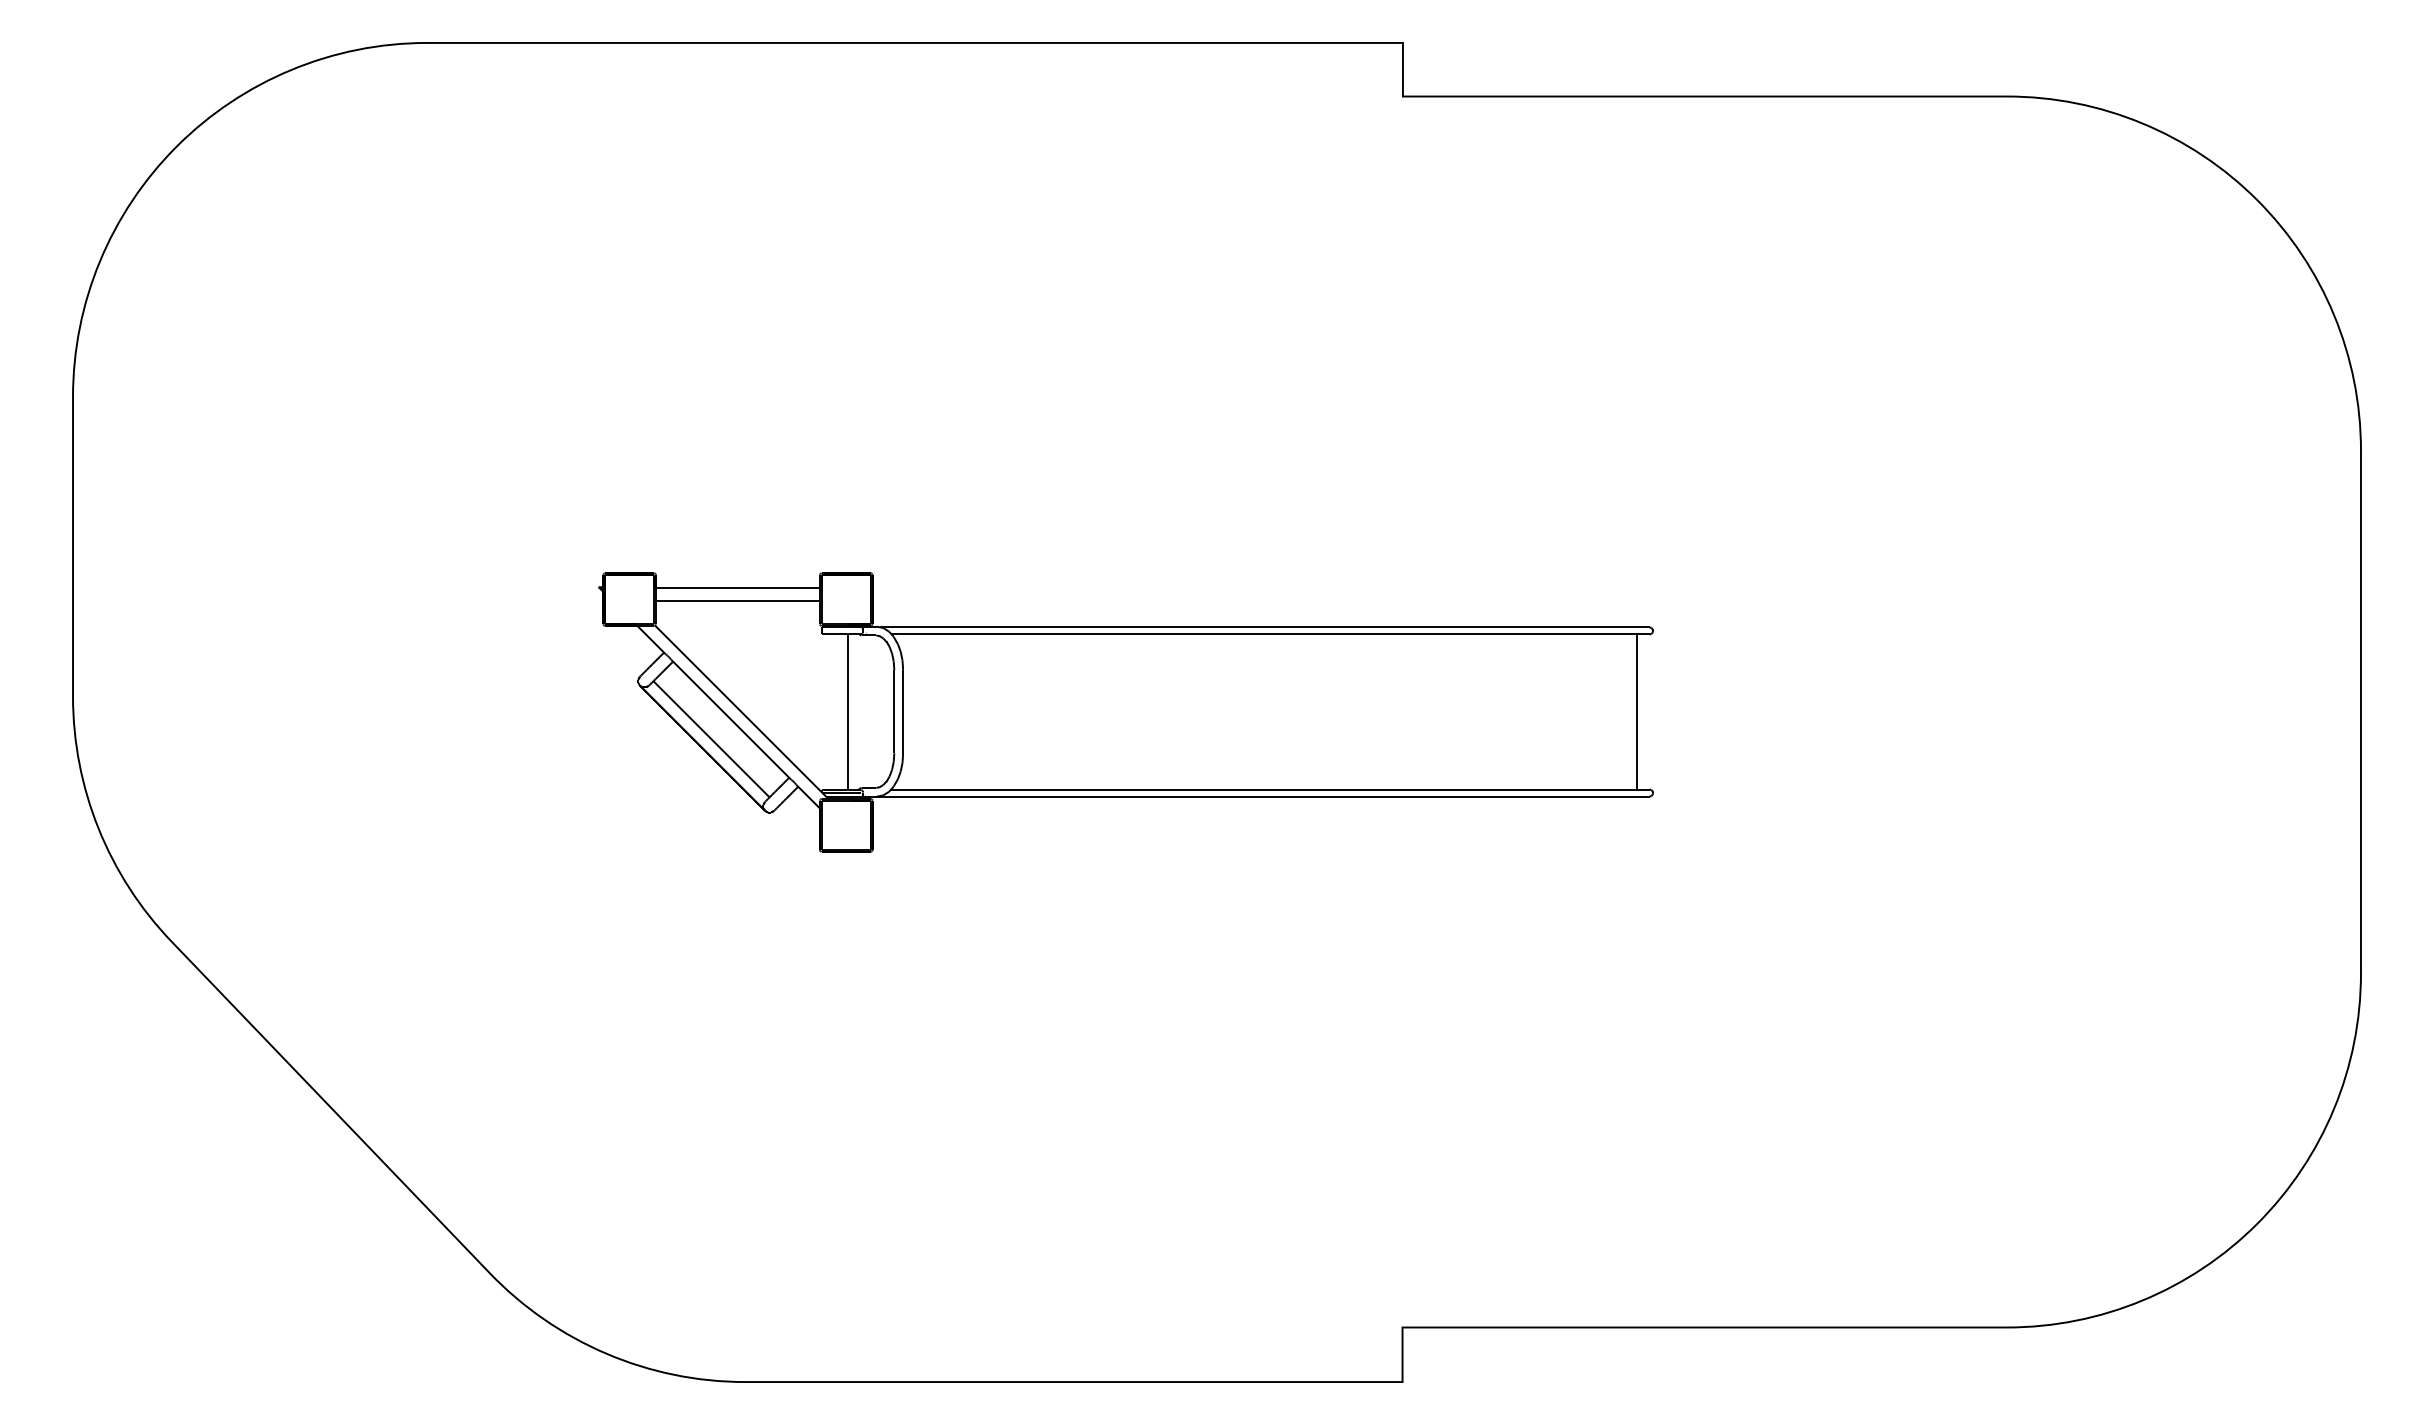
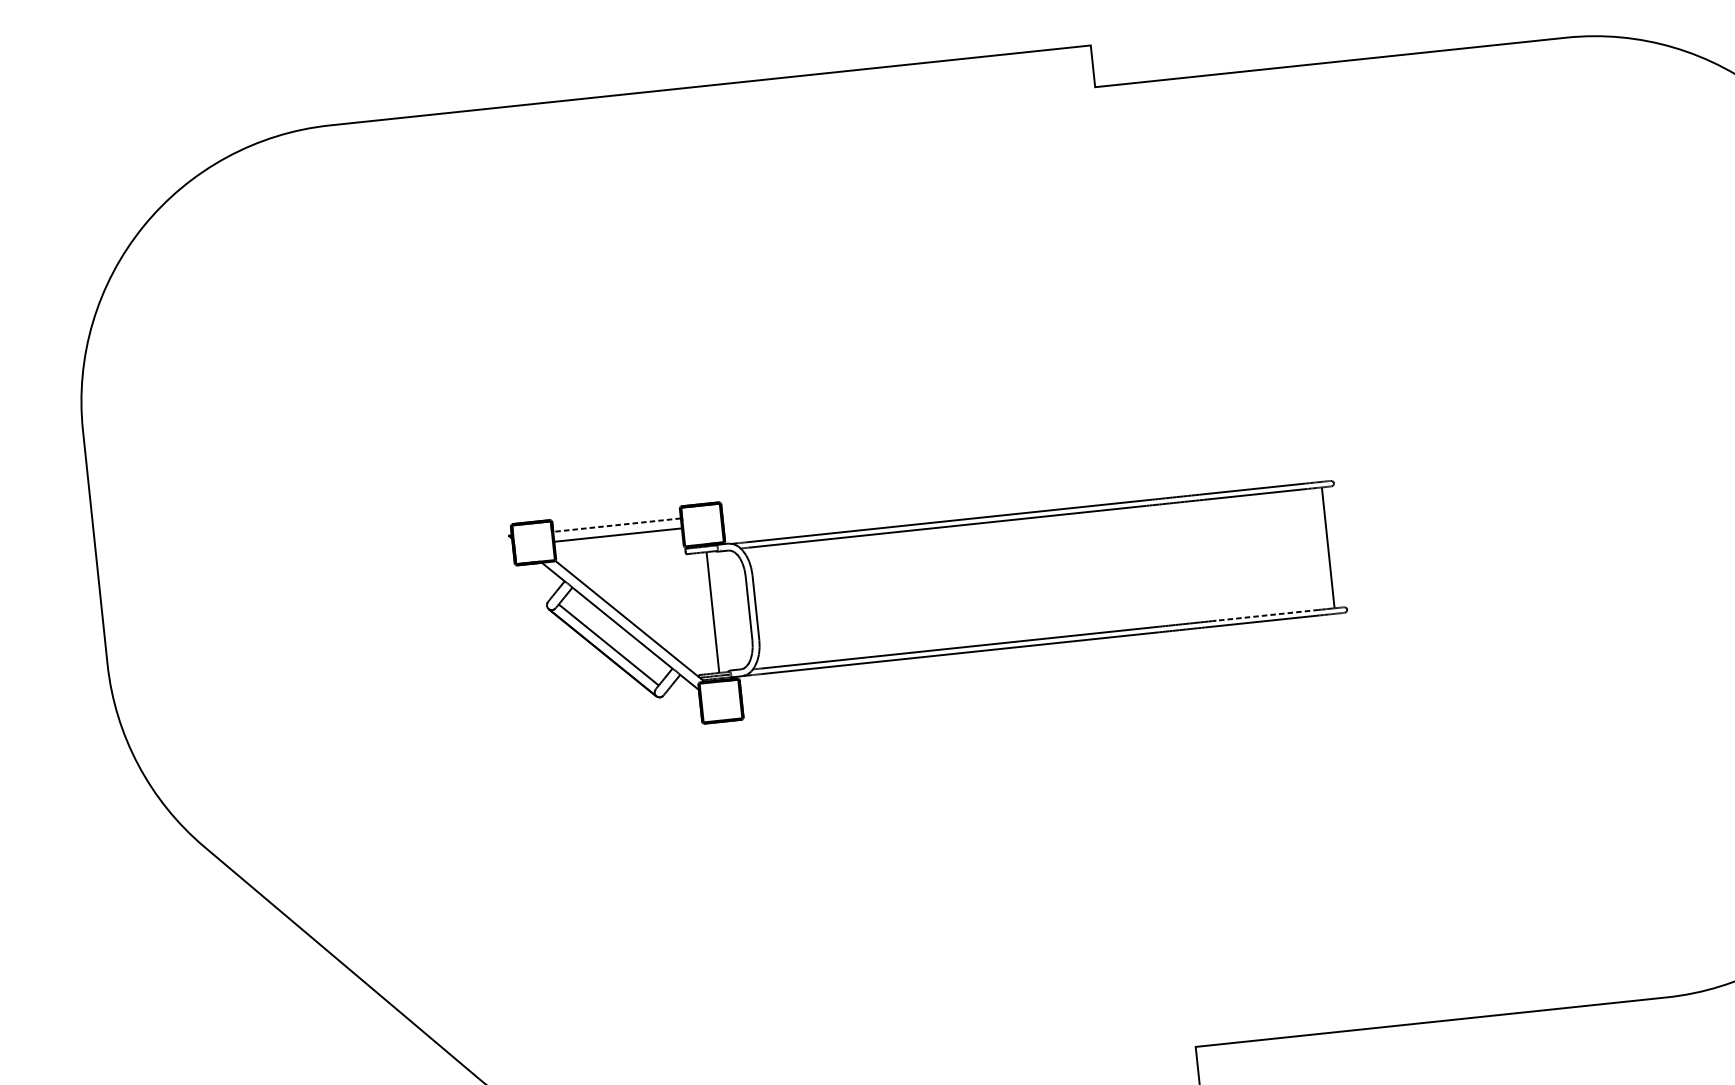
line: (738, 588) -> (617, 525), solid -> dashed
line: (1551, 789) -> (1267, 615), solid -> dashed

